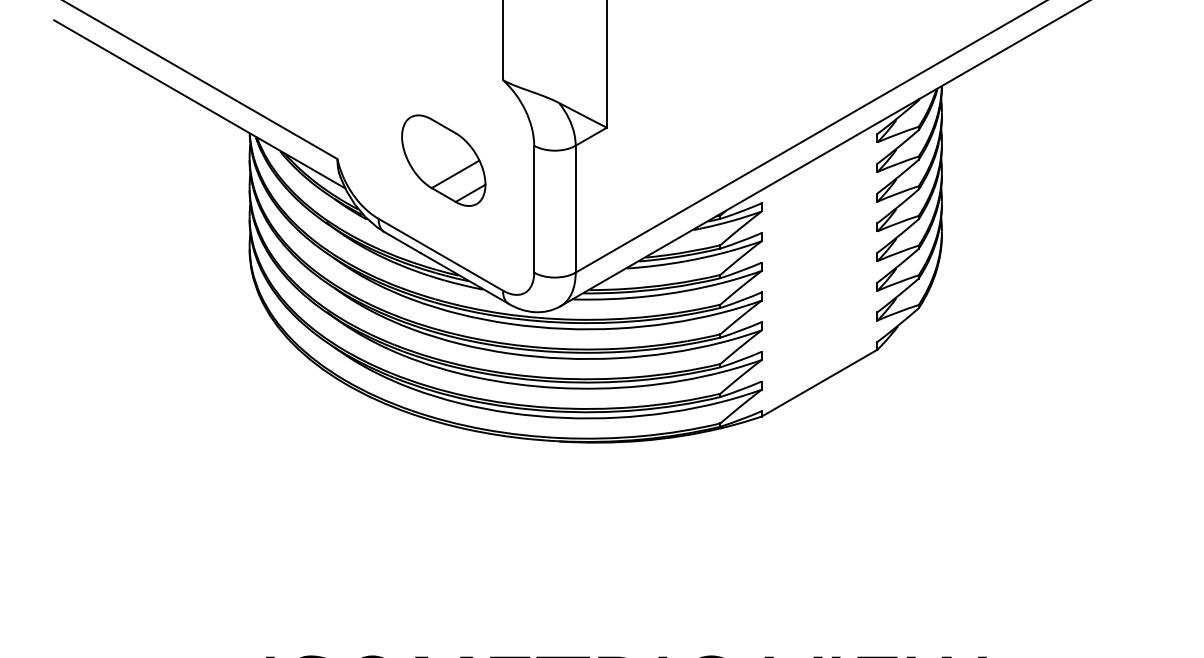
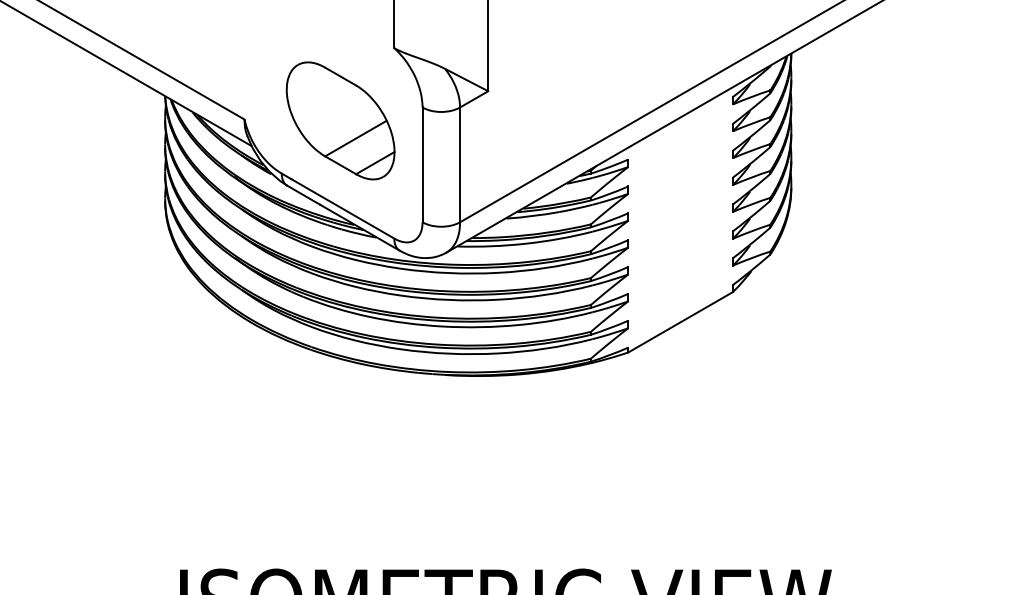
part: (443, 160) -> (340, 120), size x1.43

